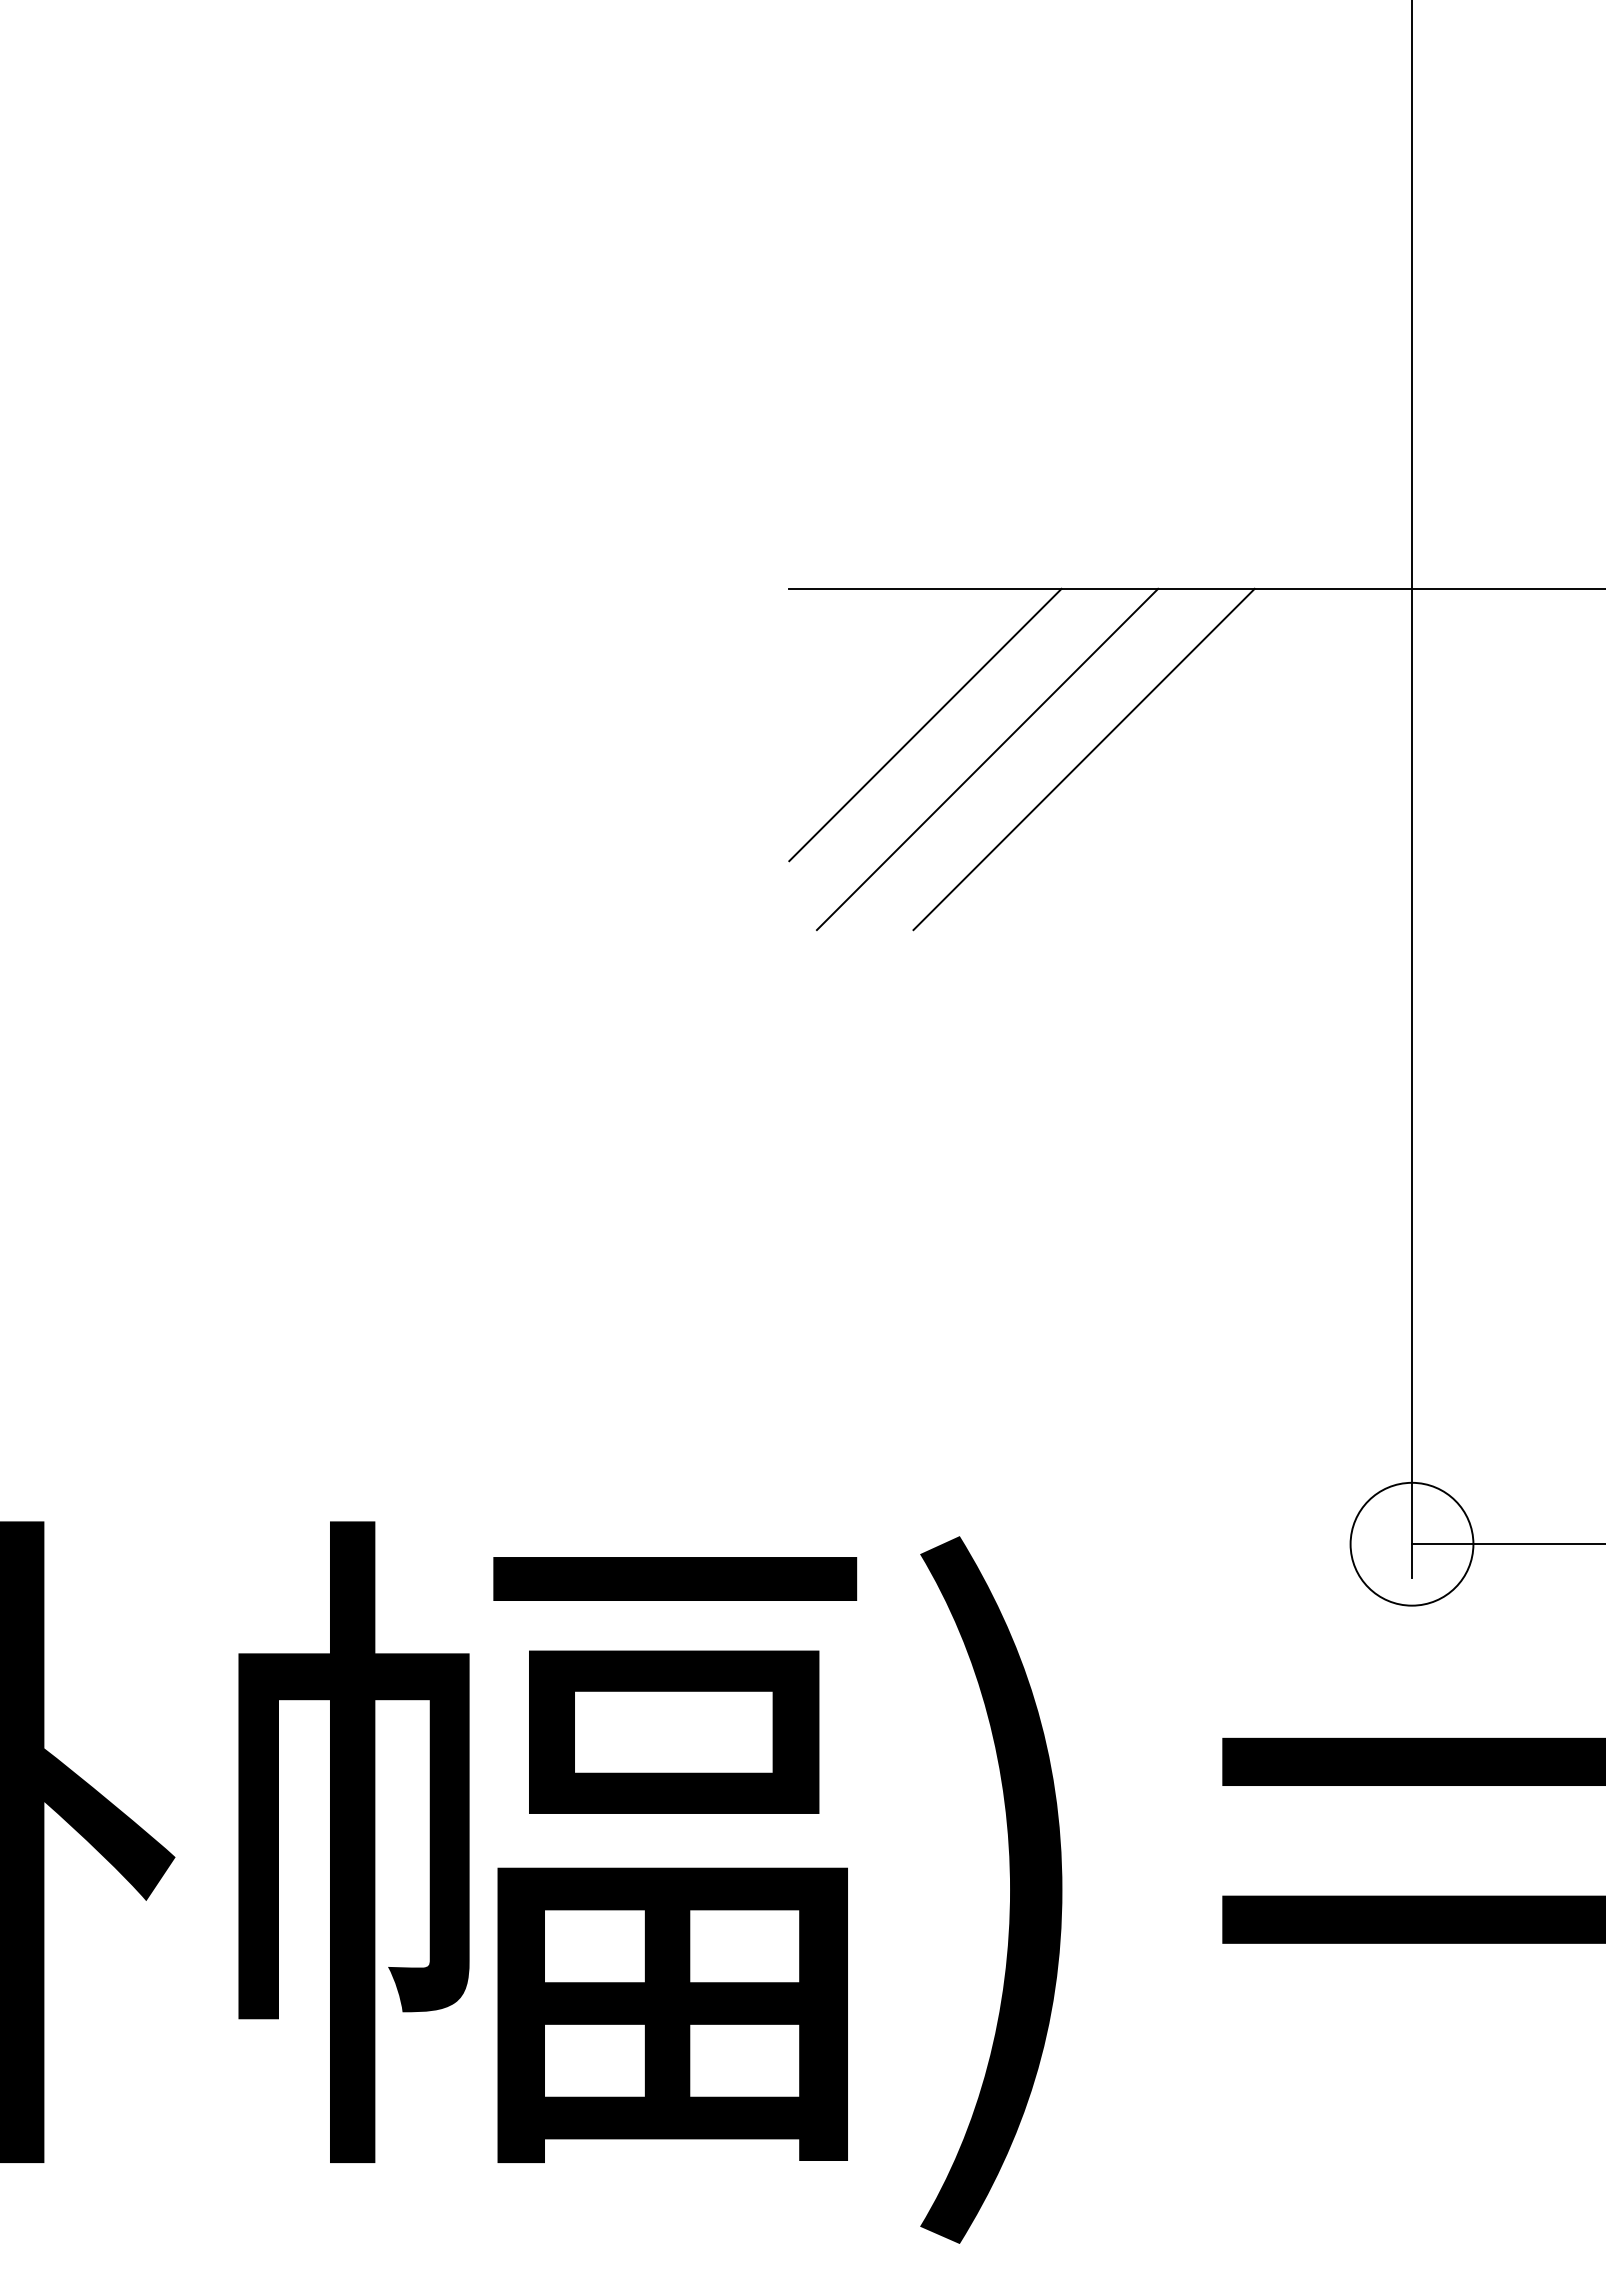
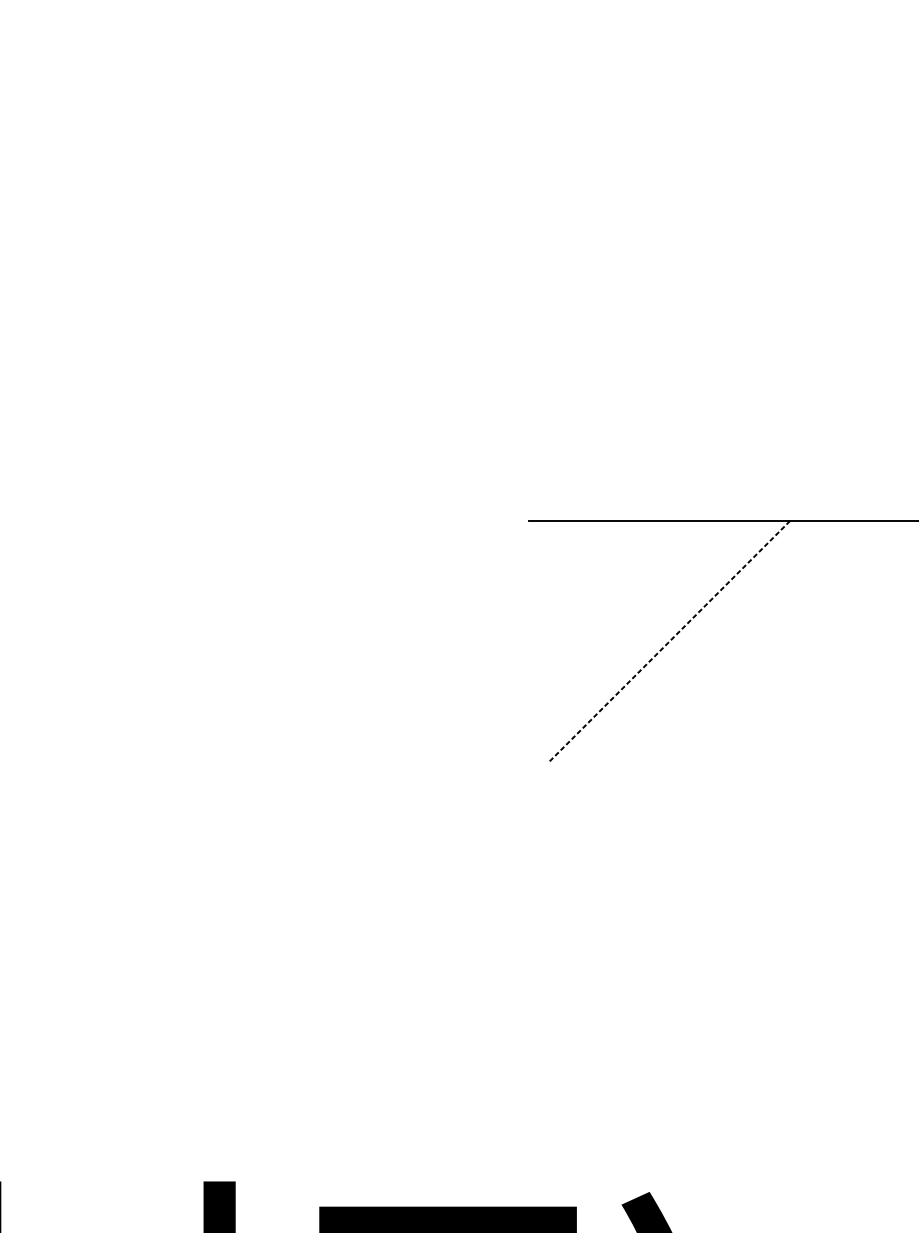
line: (925, 724) -> (625, 617), removed
line: (987, 759) -> (669, 641), solid -> dashed
line: (1083, 759) -> (737, 641), removed

